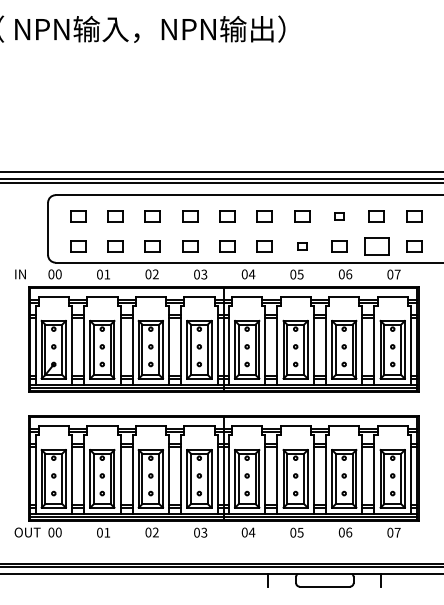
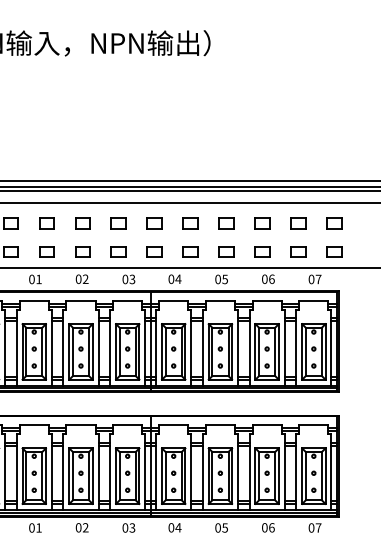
part: (339, 216) -> (262, 223), size x1.67
part: (302, 246) -> (226, 252), size x1.67
part: (376, 246) -> (298, 252), size x0.62

